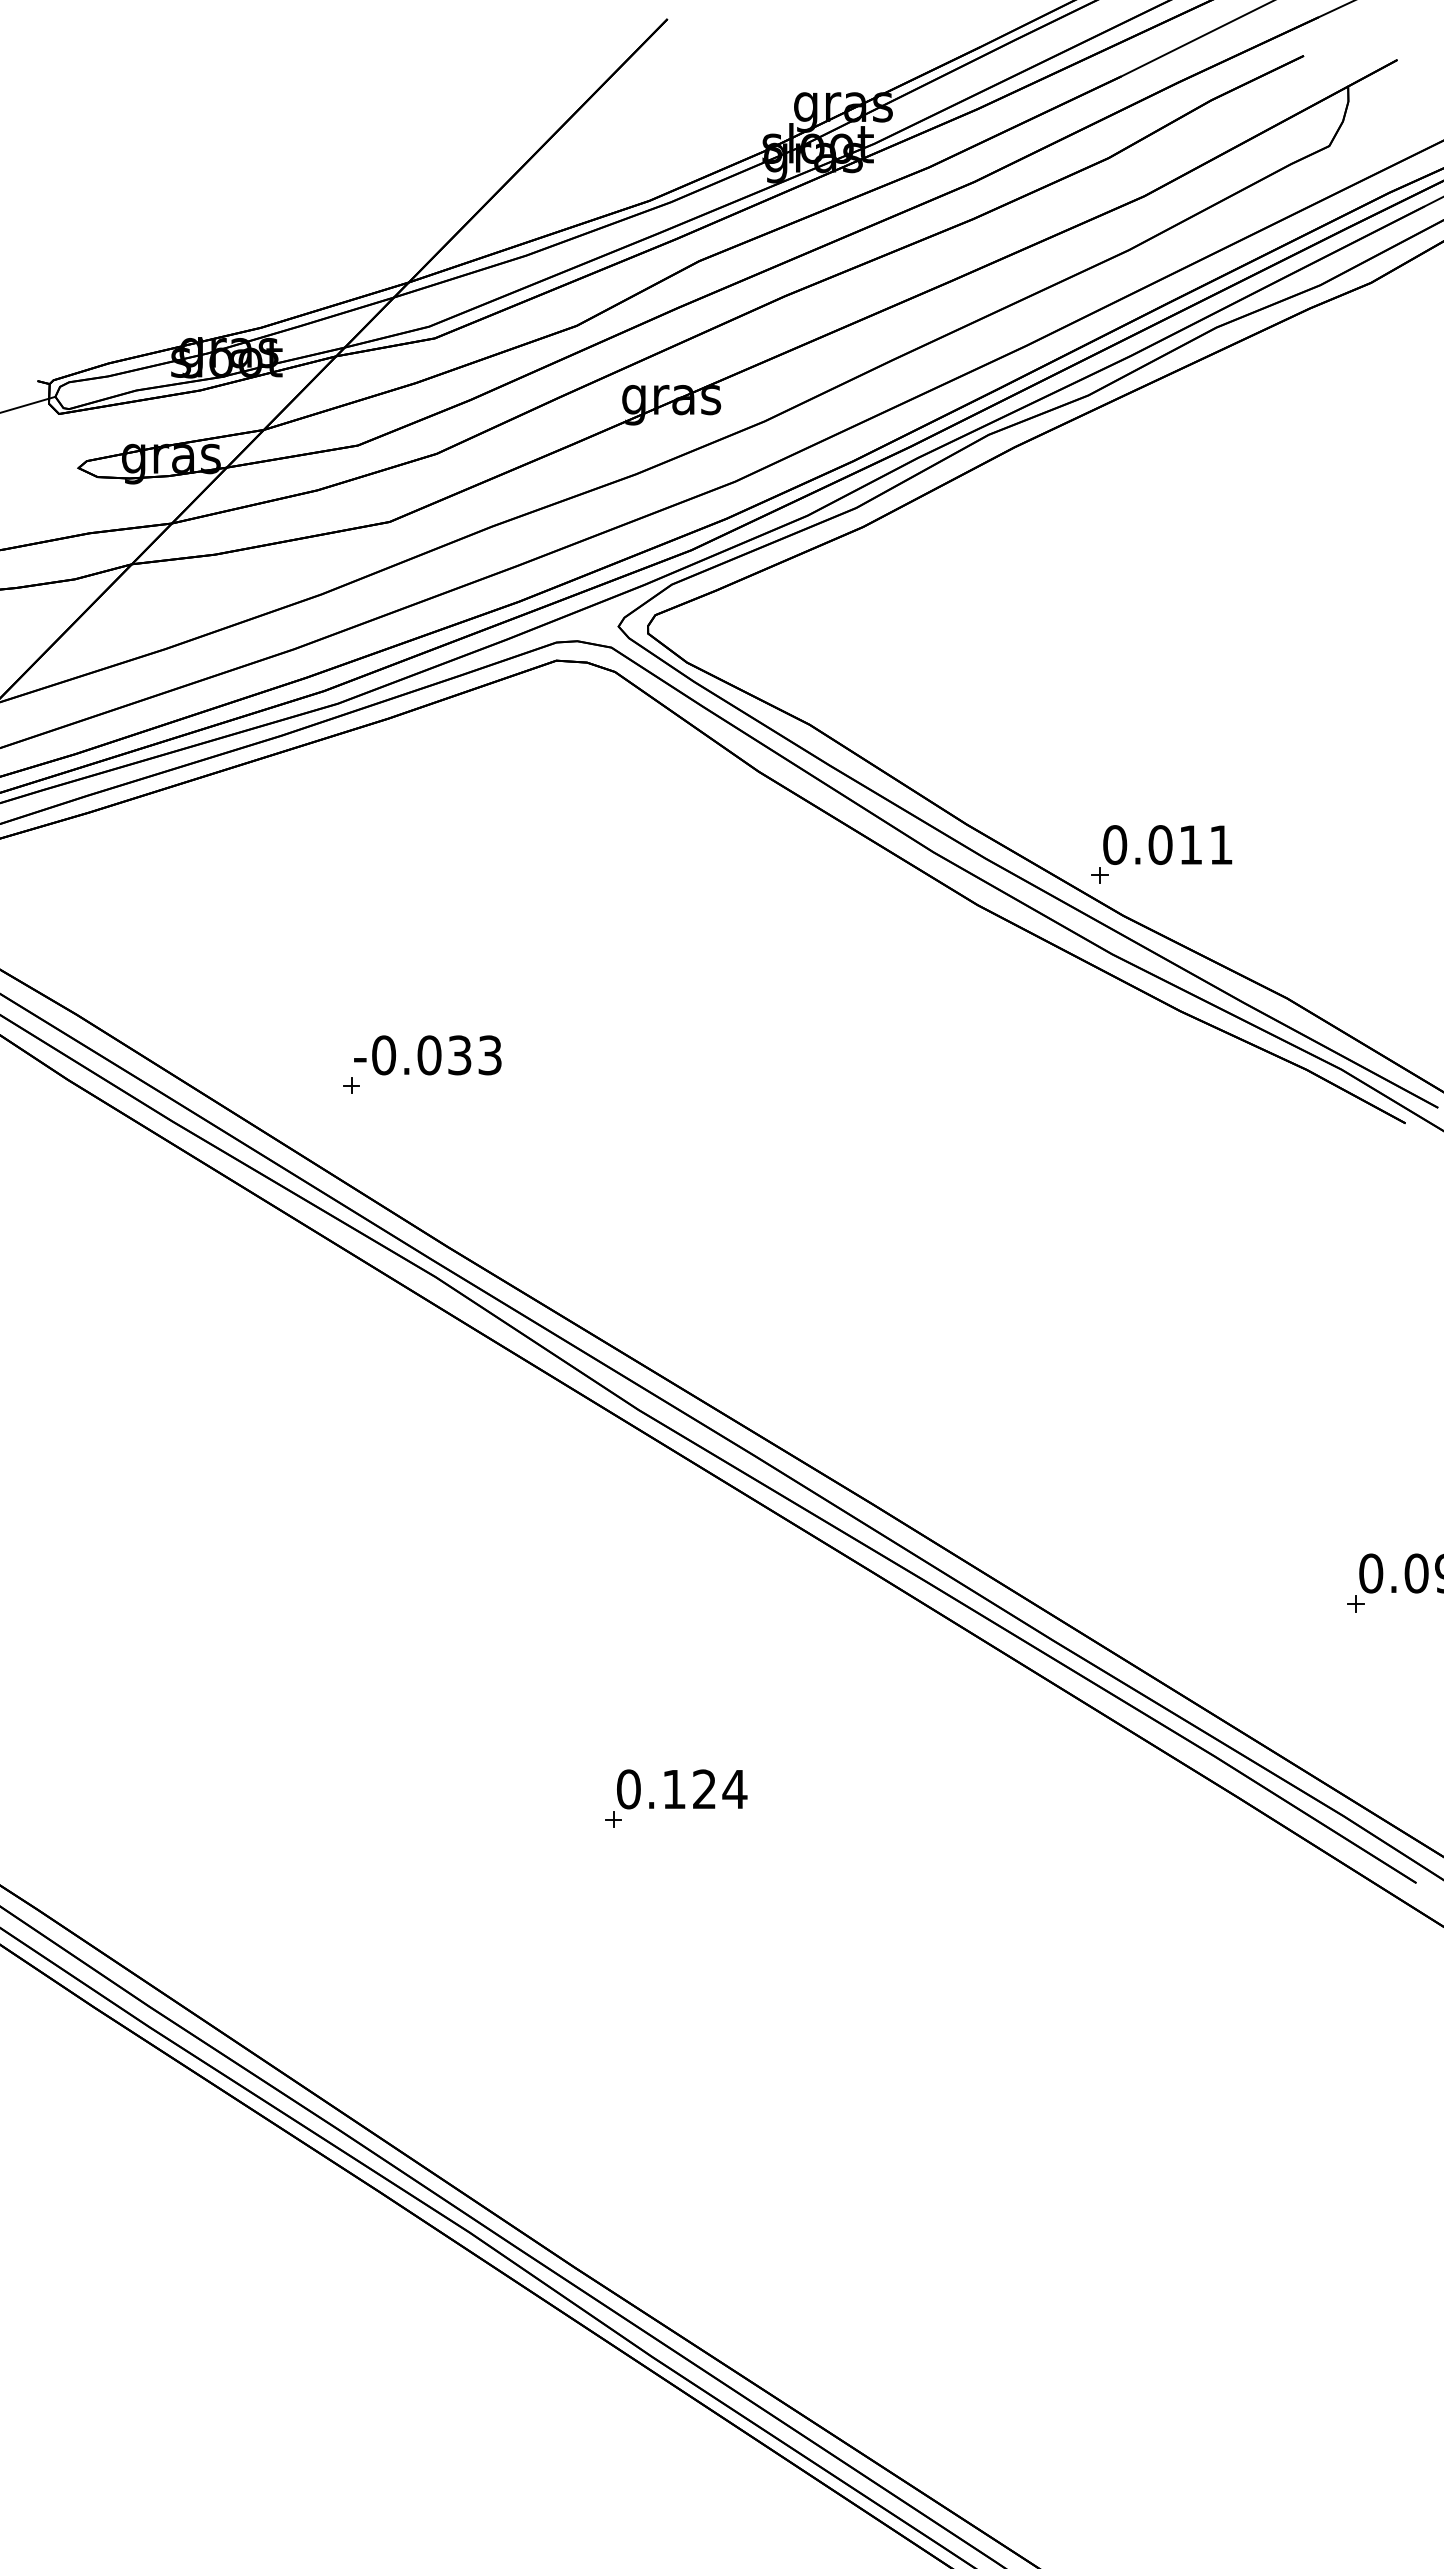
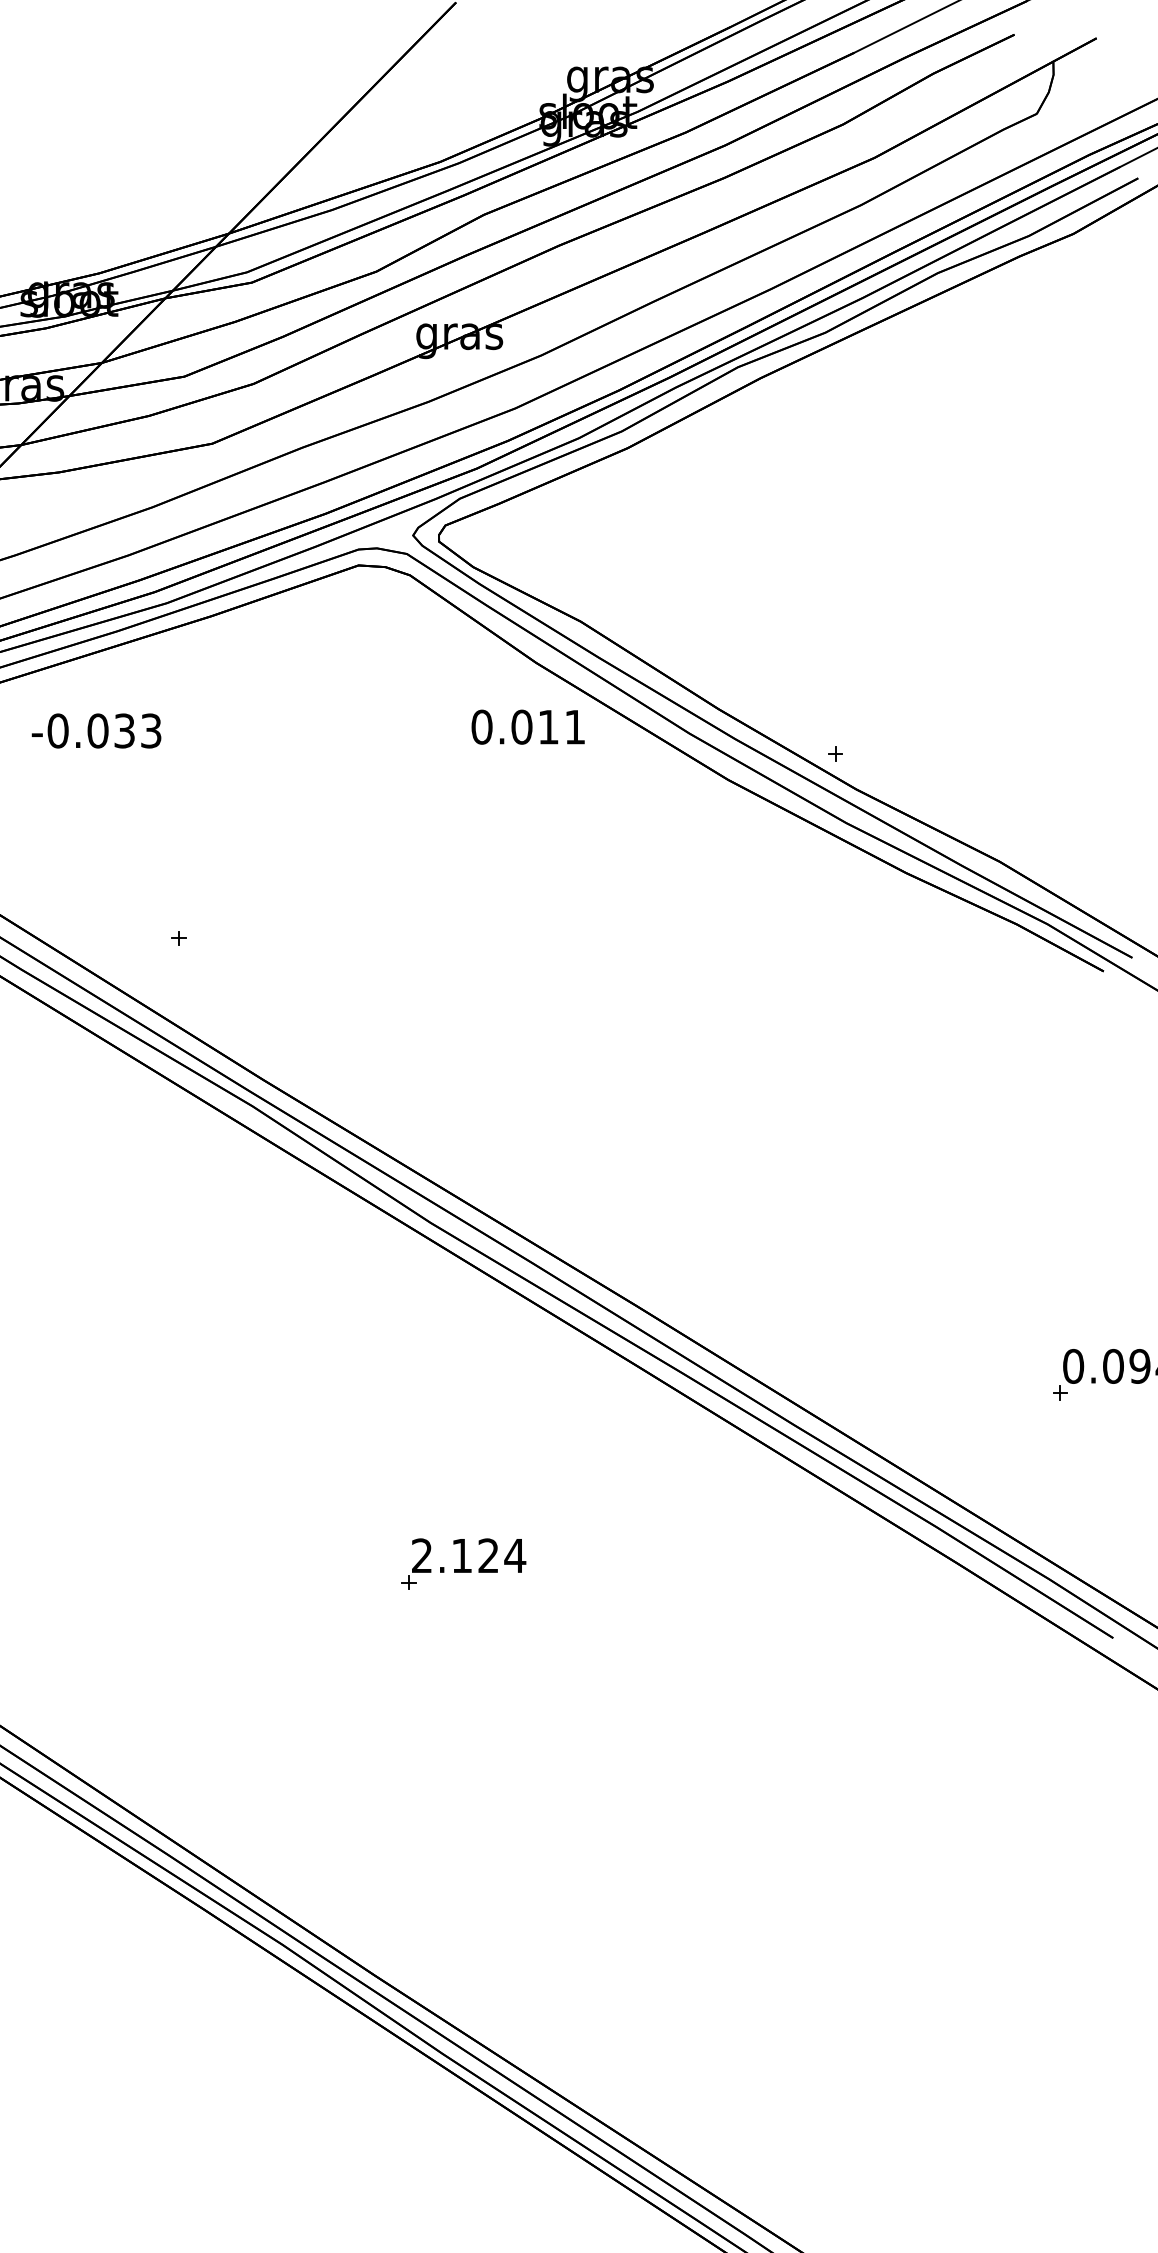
text: (1167, 844) -> (528, 726), moved
text: (427, 1055) -> (96, 731), moved
text: (628, 1789) -> (421, 1555), 0.124 -> 2.124

